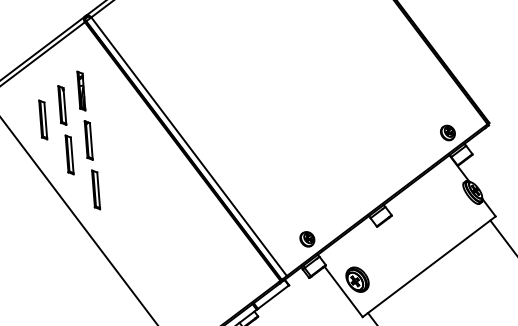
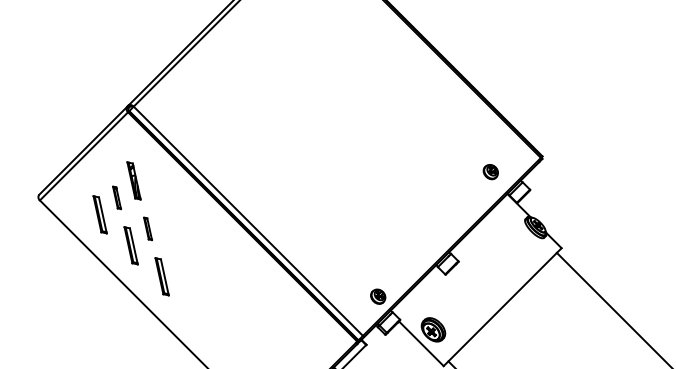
part: (61, 105) -> (116, 197), size x0.6
part: (447, 133) -> (490, 172), moved
part: (88, 140) -> (147, 228), size x0.6

